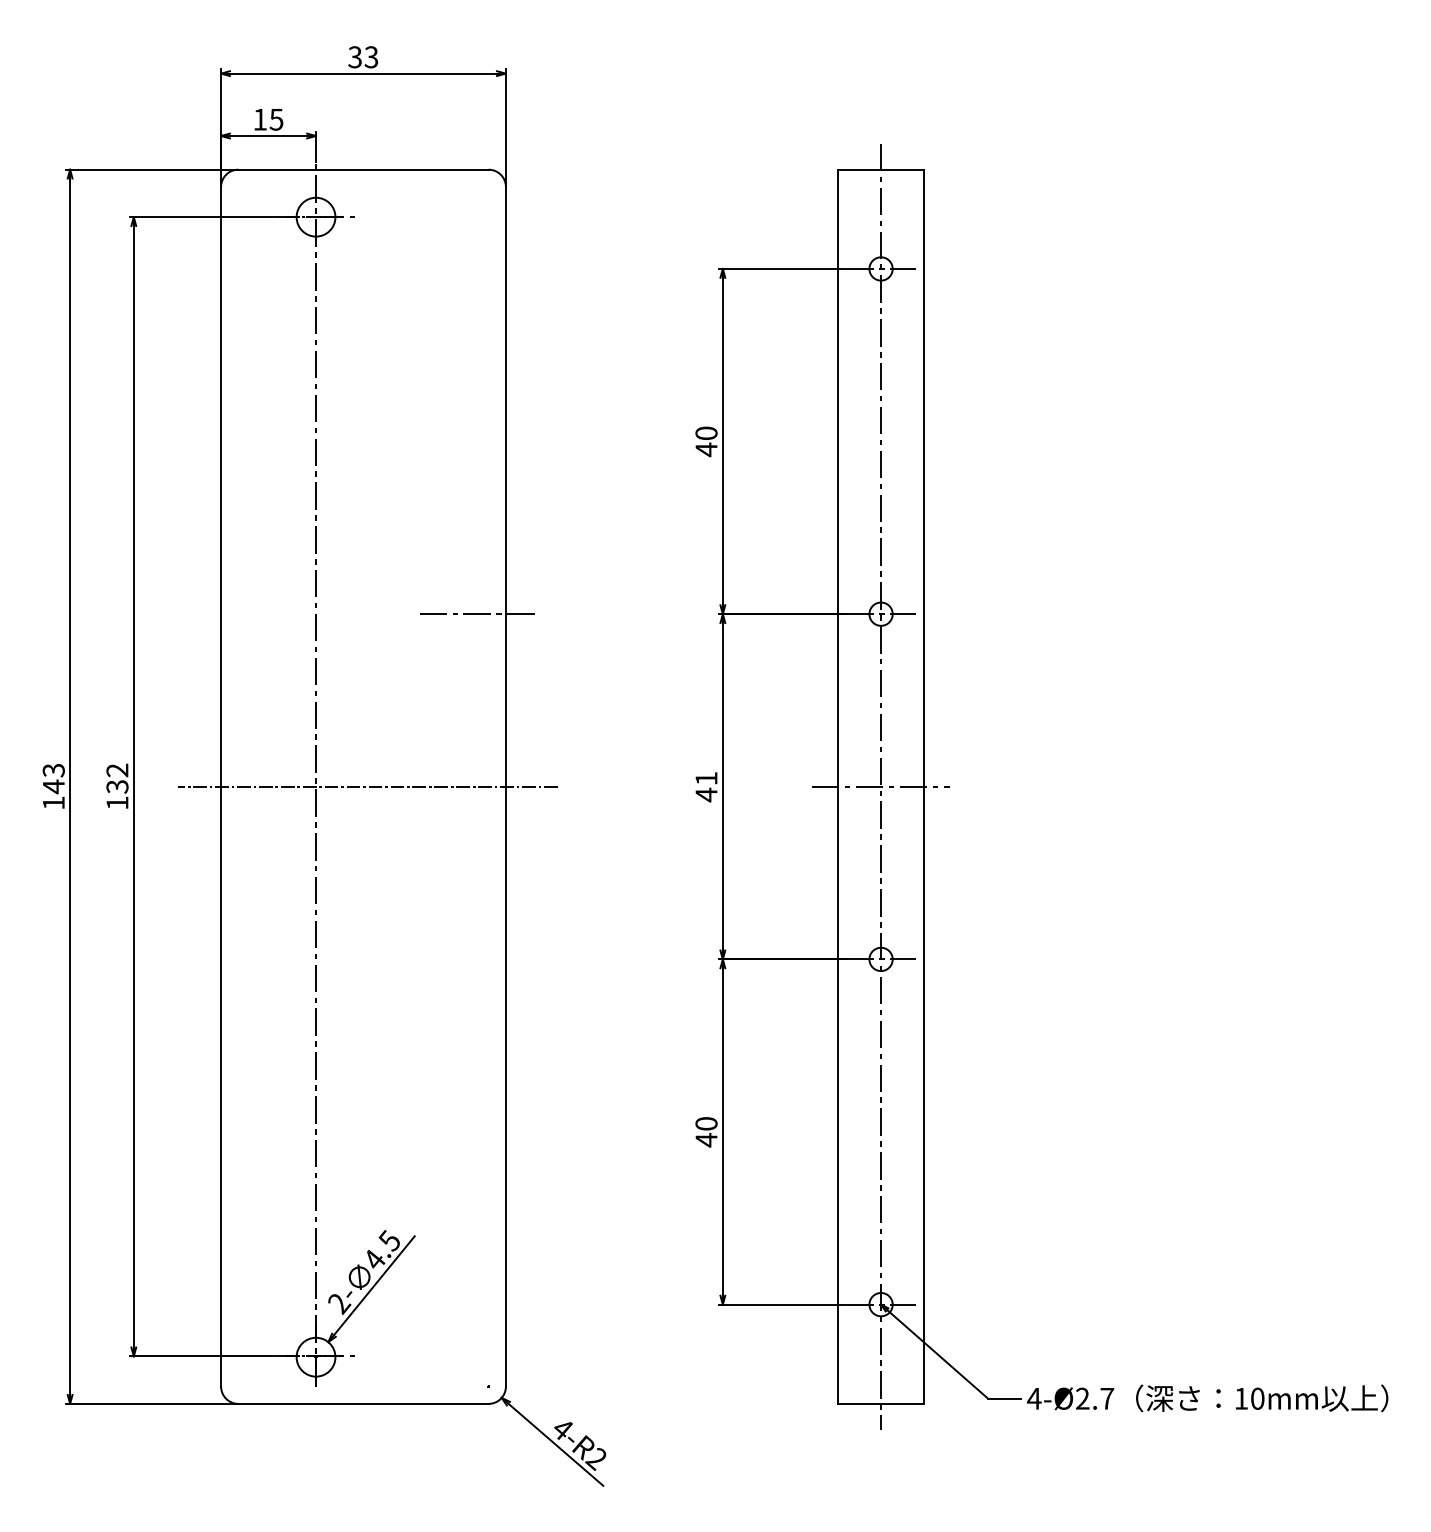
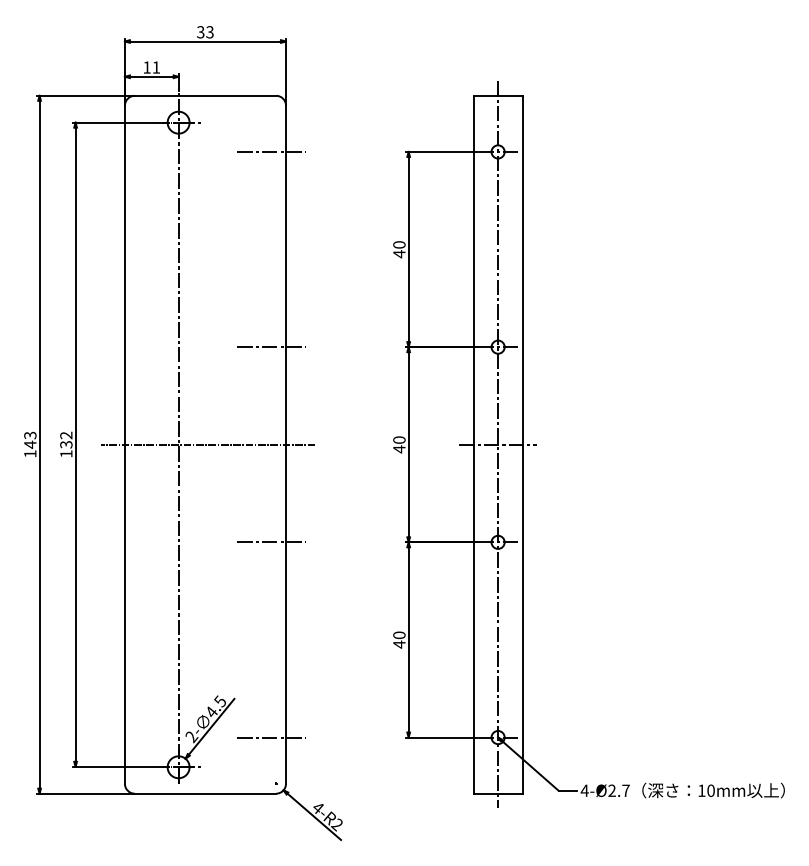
text: (276, 119) -> (156, 67), 15 -> 11
line: (480, 268) -> (271, 151), added
text: (706, 777) -> (399, 439), 41 -> 40
line: (480, 959) -> (271, 542), added
line: (480, 1304) -> (271, 737), added

